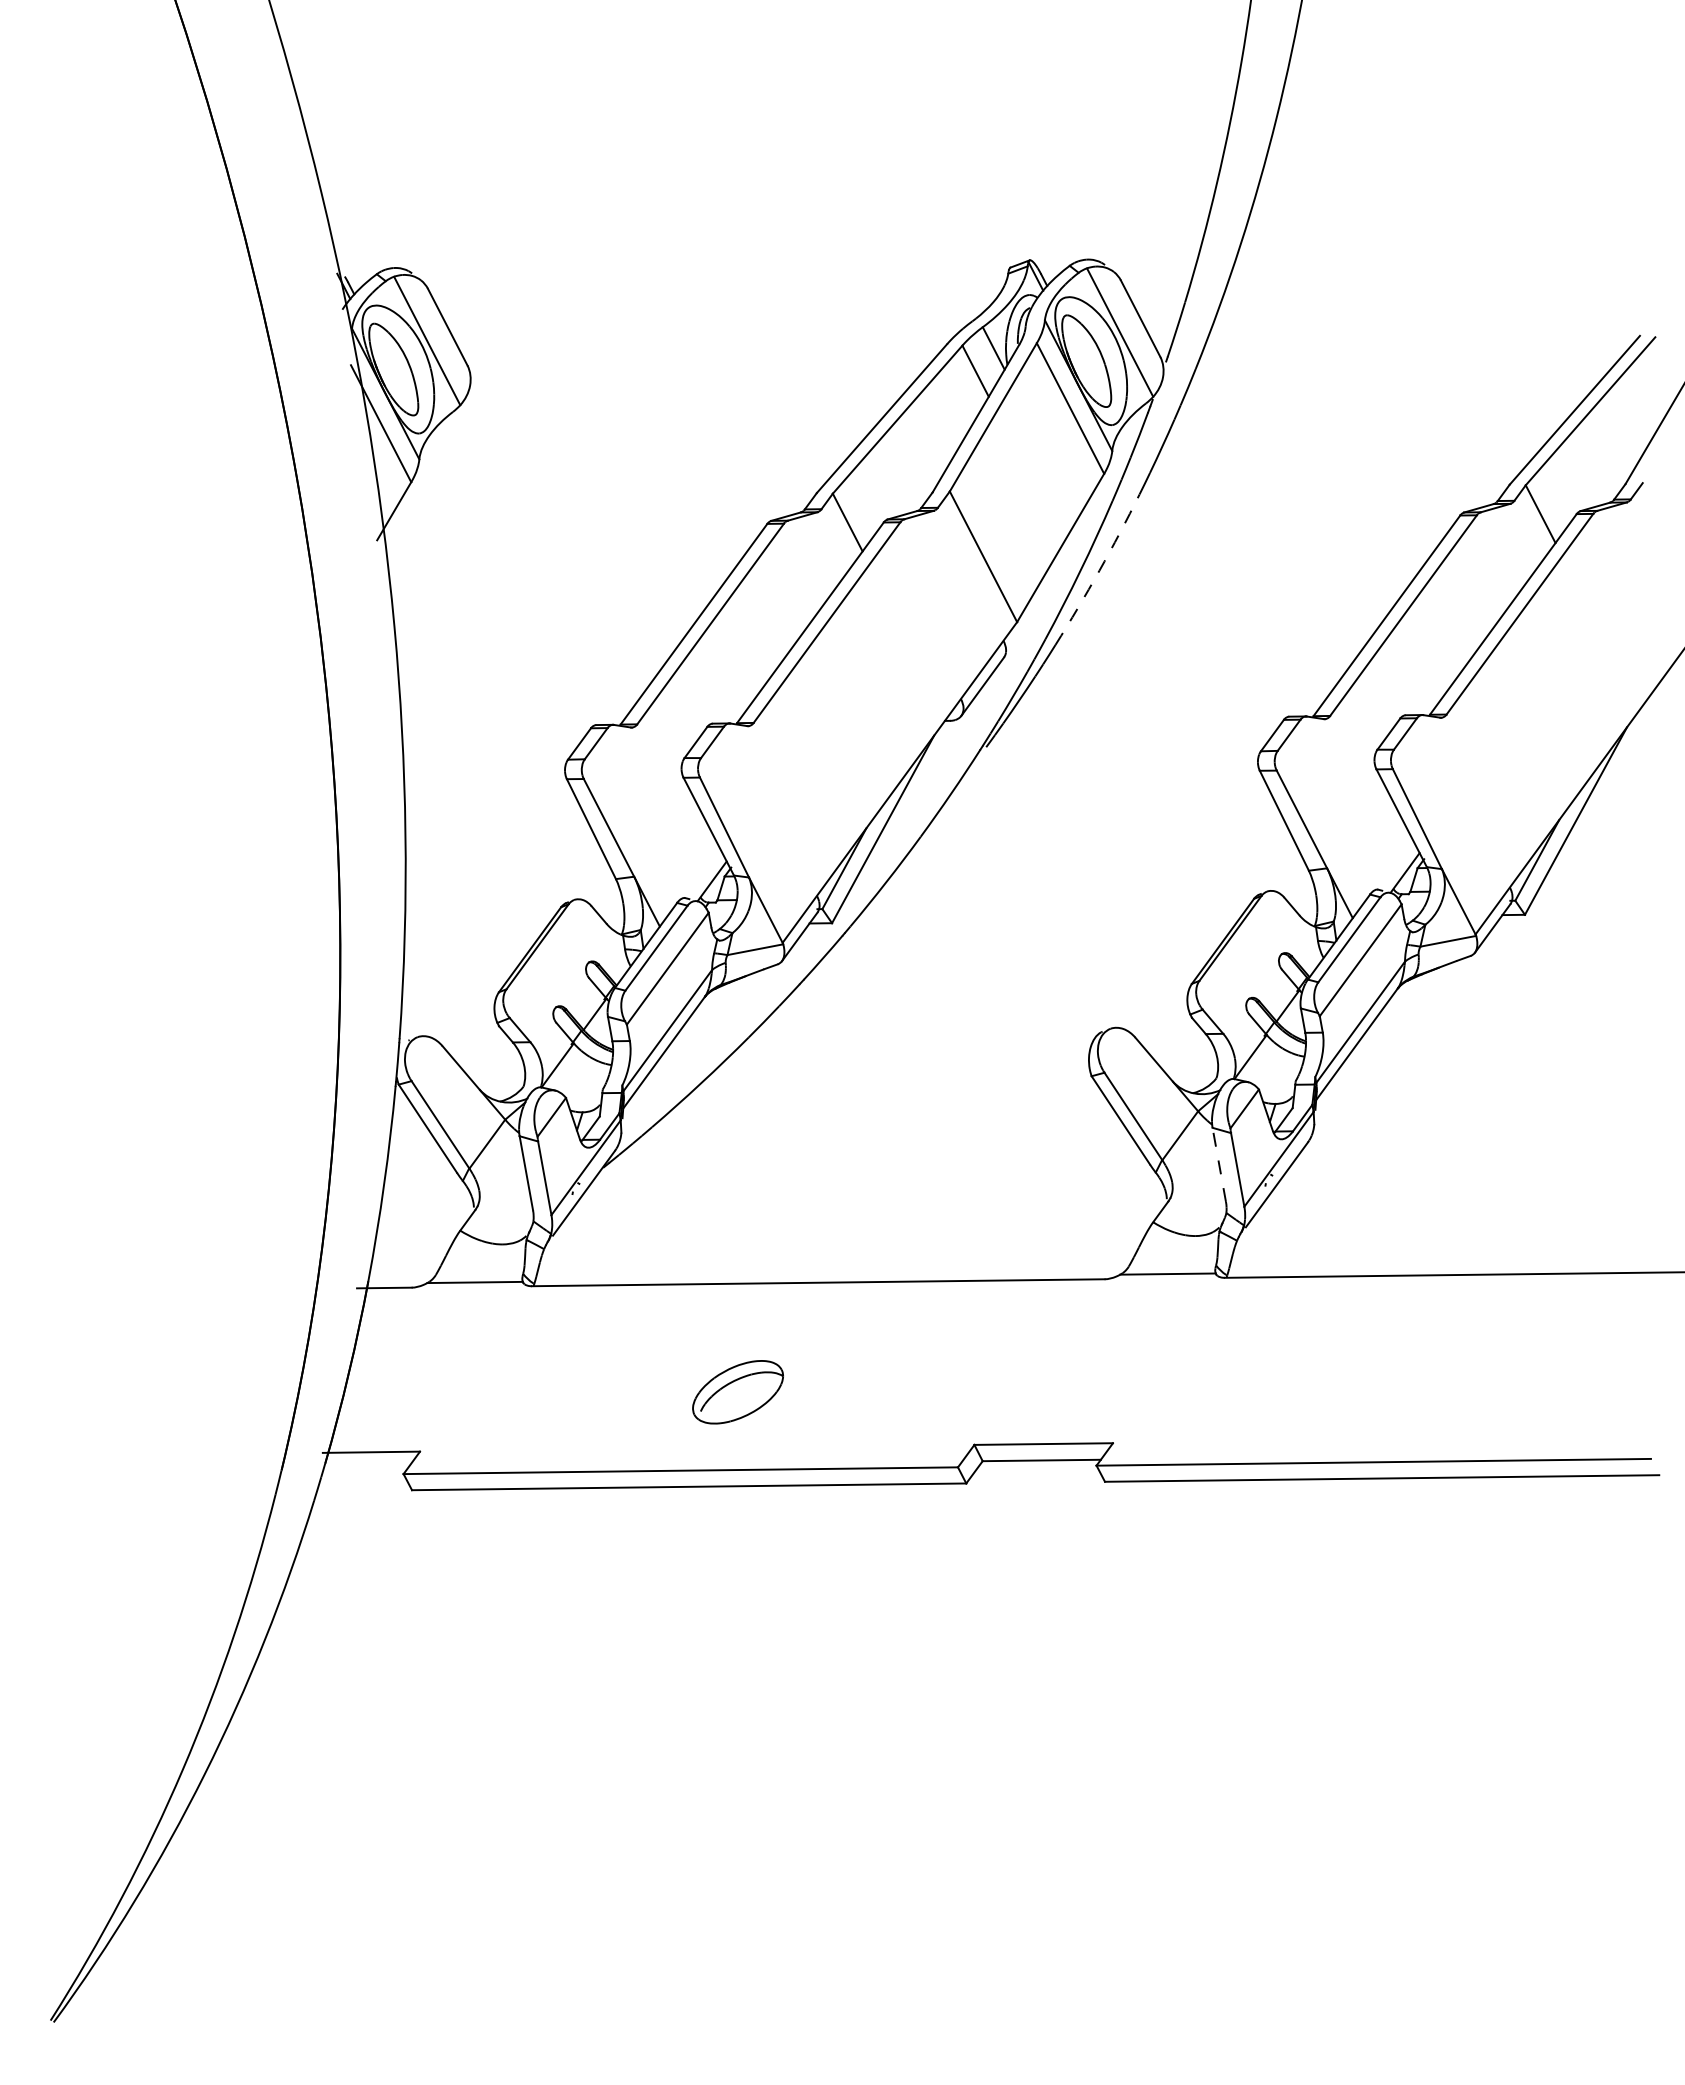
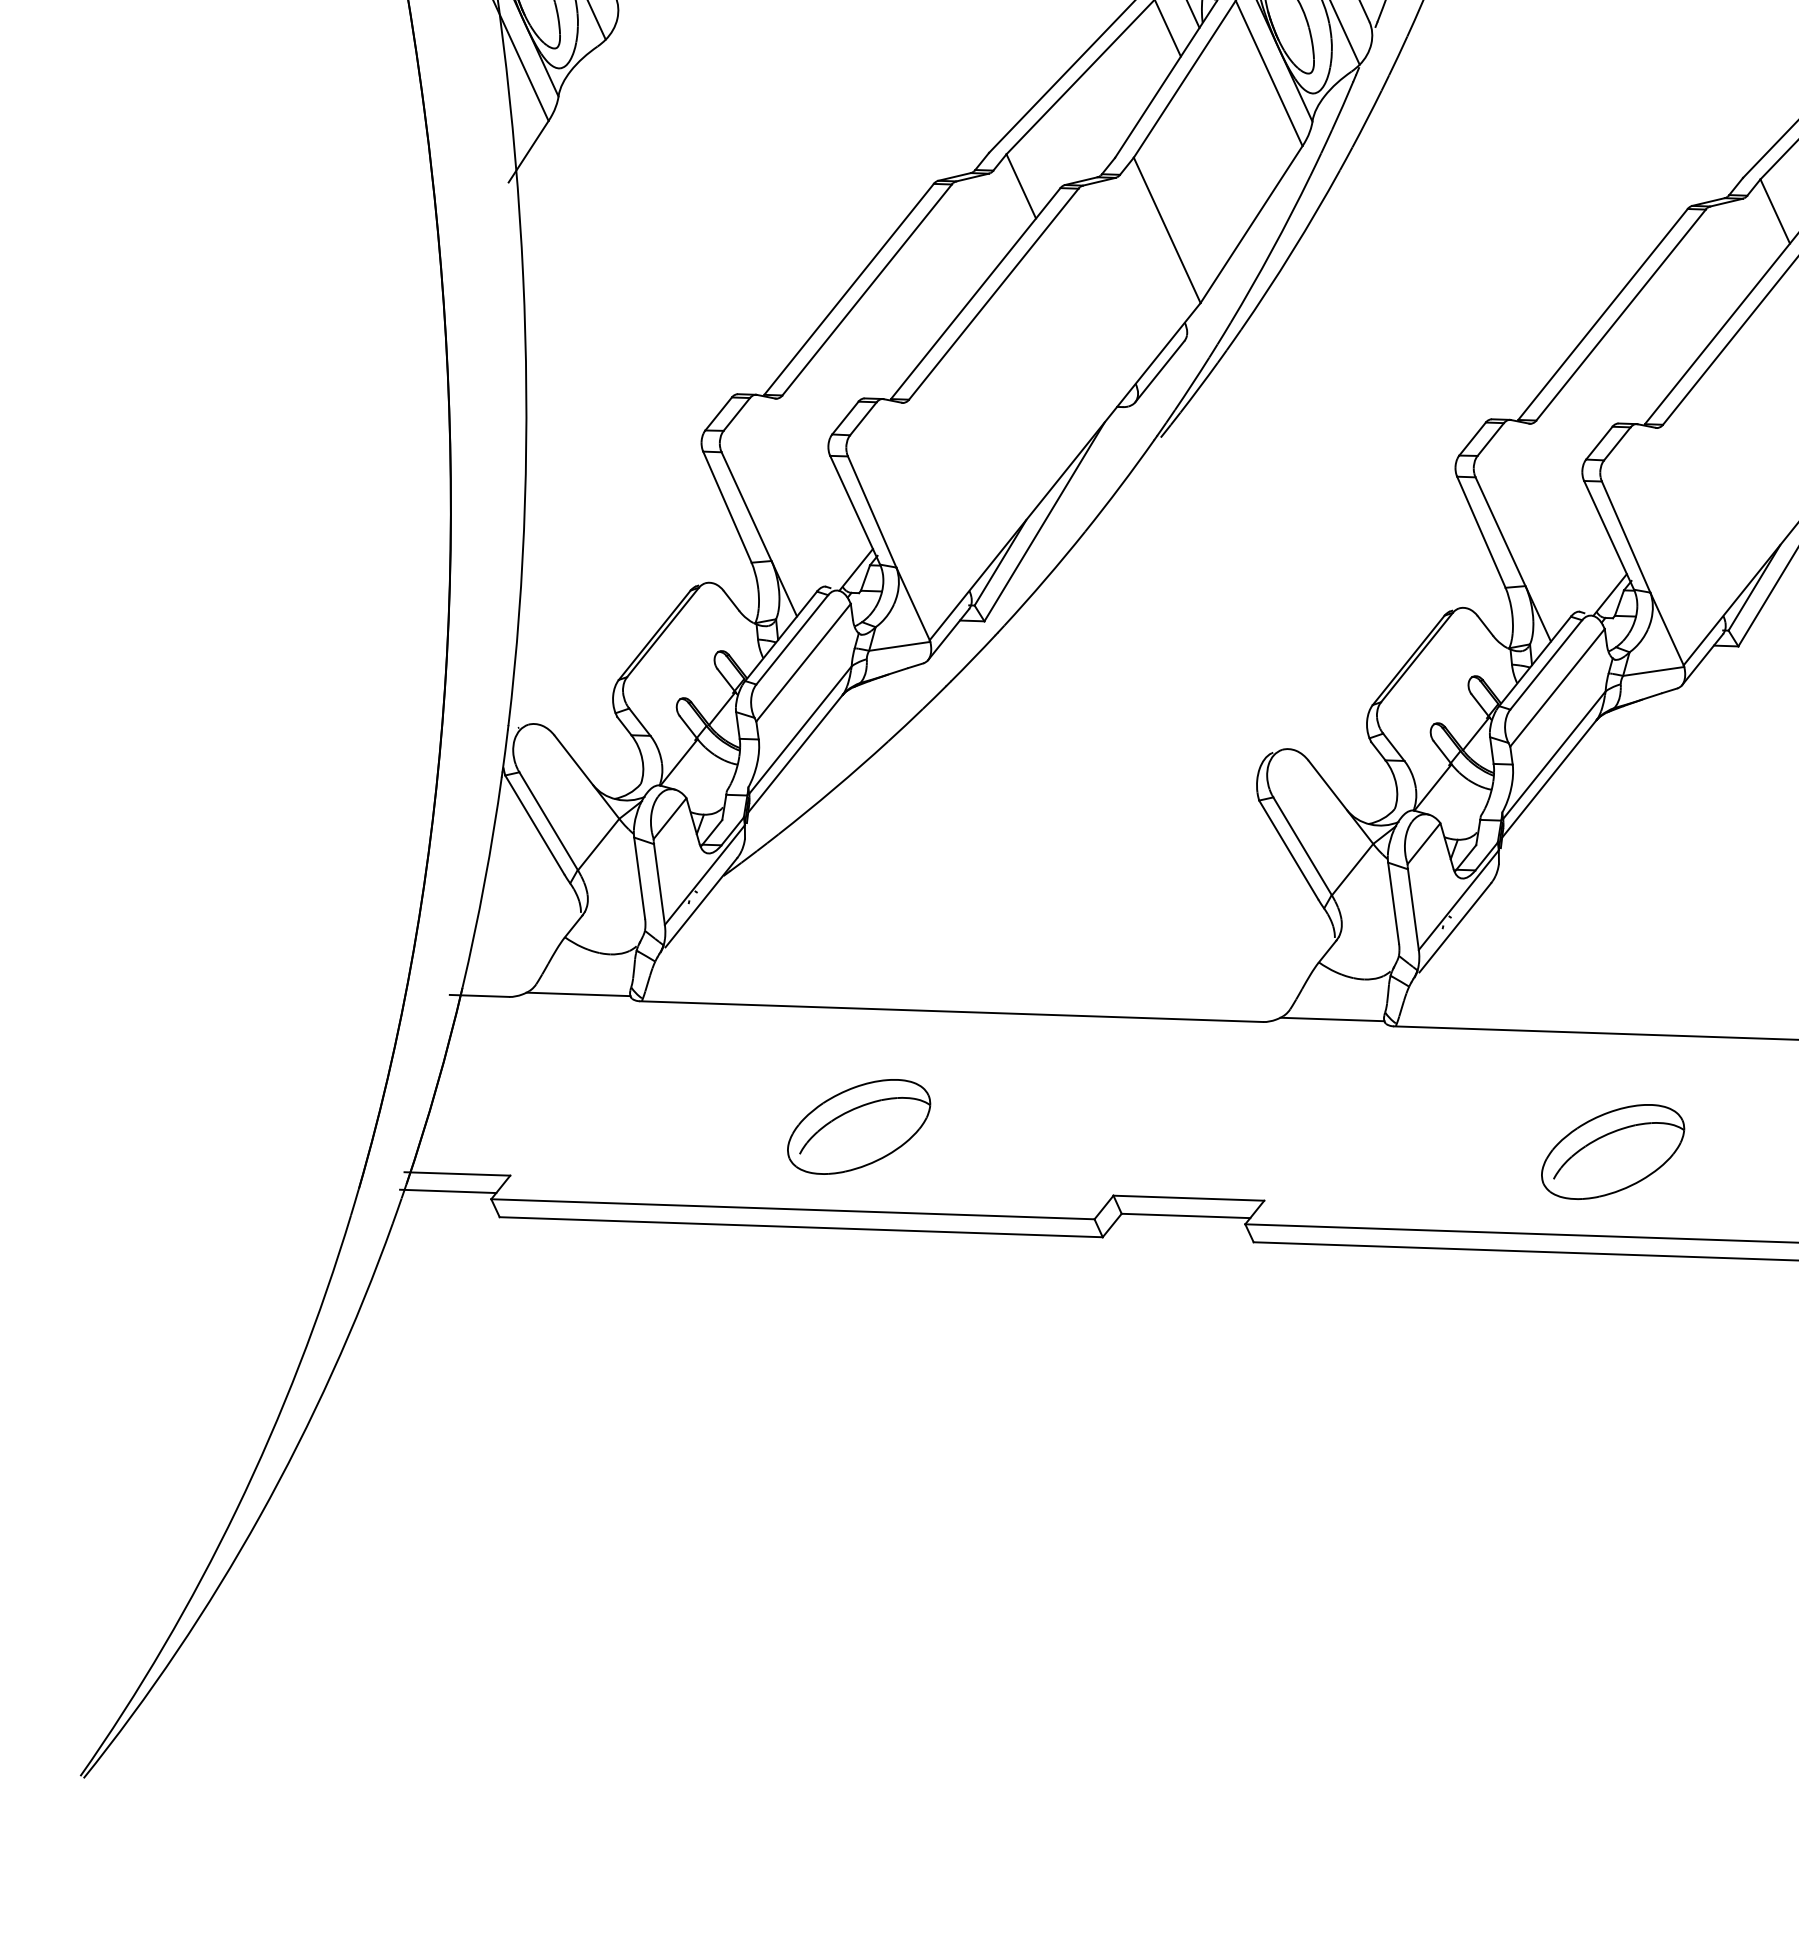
arc: (1099, 570) -> (1292, 250), dashed -> solid
line: (1219, 1164) -> (1393, 902), dashed -> solid
part: (1430, 1383) -> (1612, 1151), added
part: (737, 1391) -> (858, 1125), size x1.43
line: (363, 1468) -> (447, 1191), added

